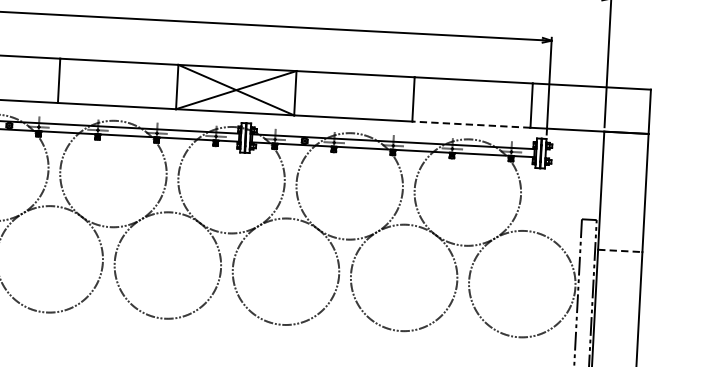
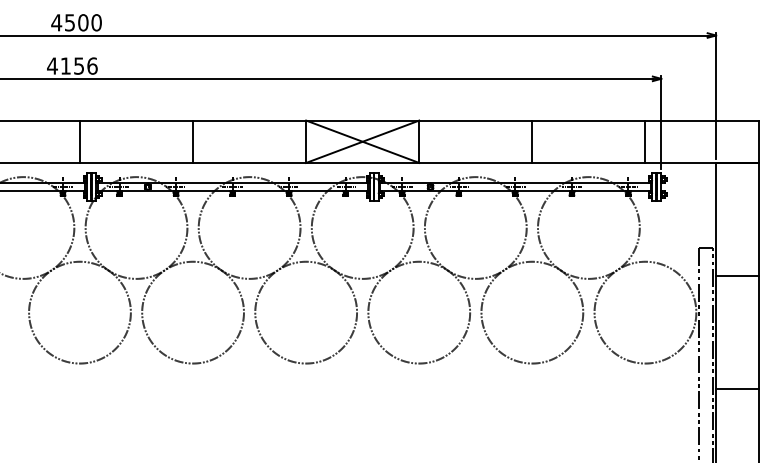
line: (471, 124) -> (588, 162), dashed -> solid
line: (620, 251) -> (737, 276), dashed -> solid

